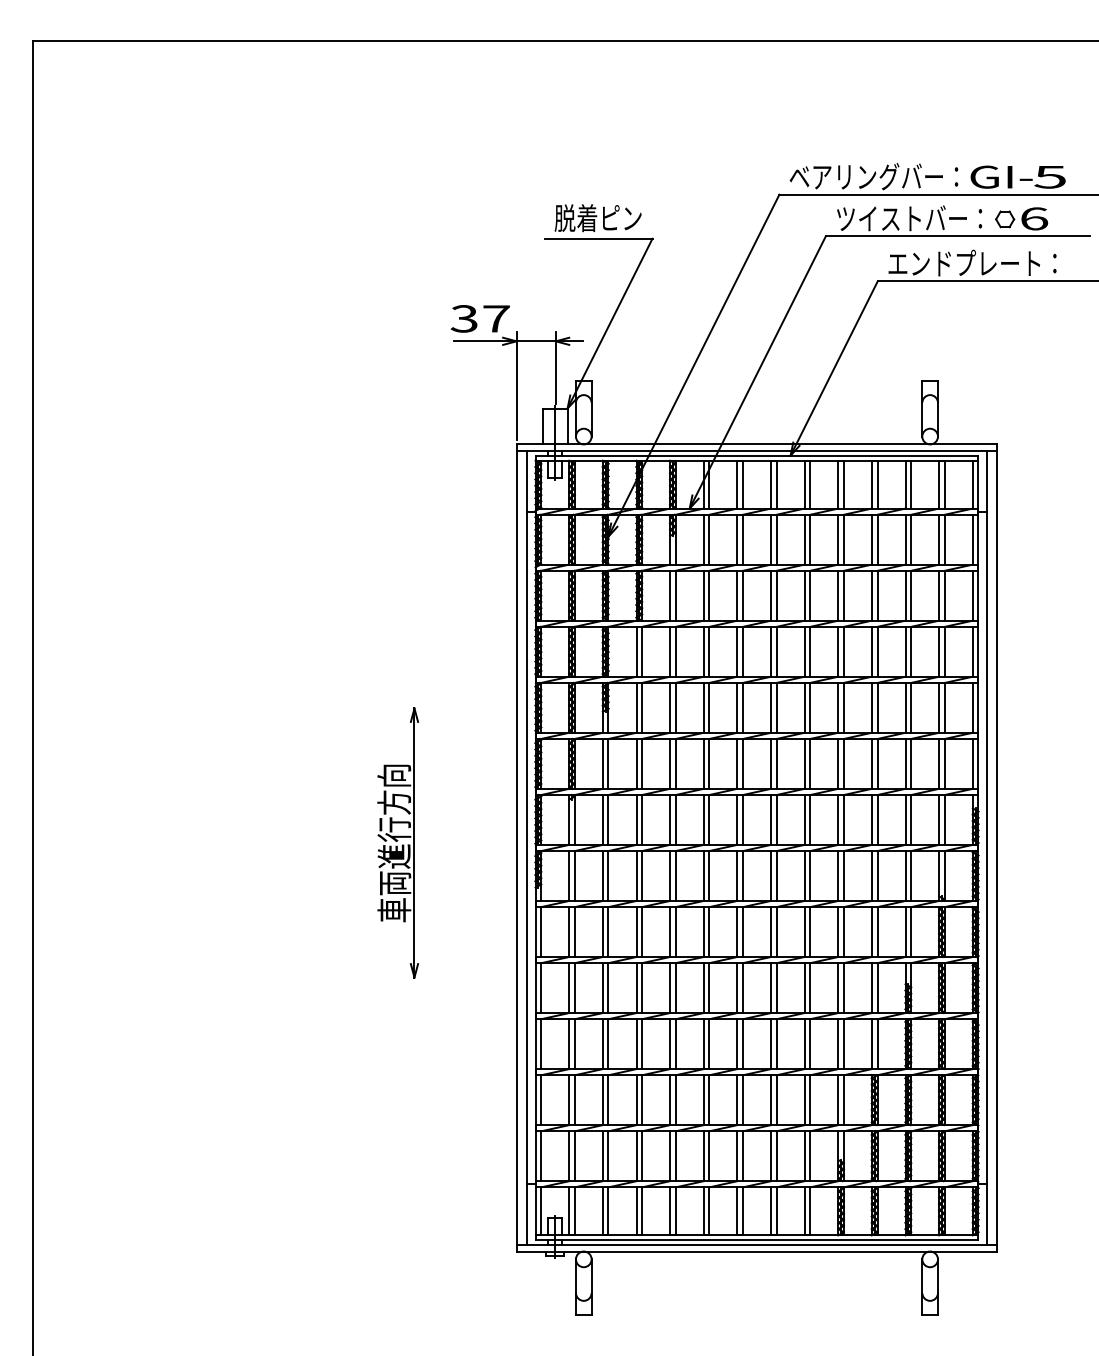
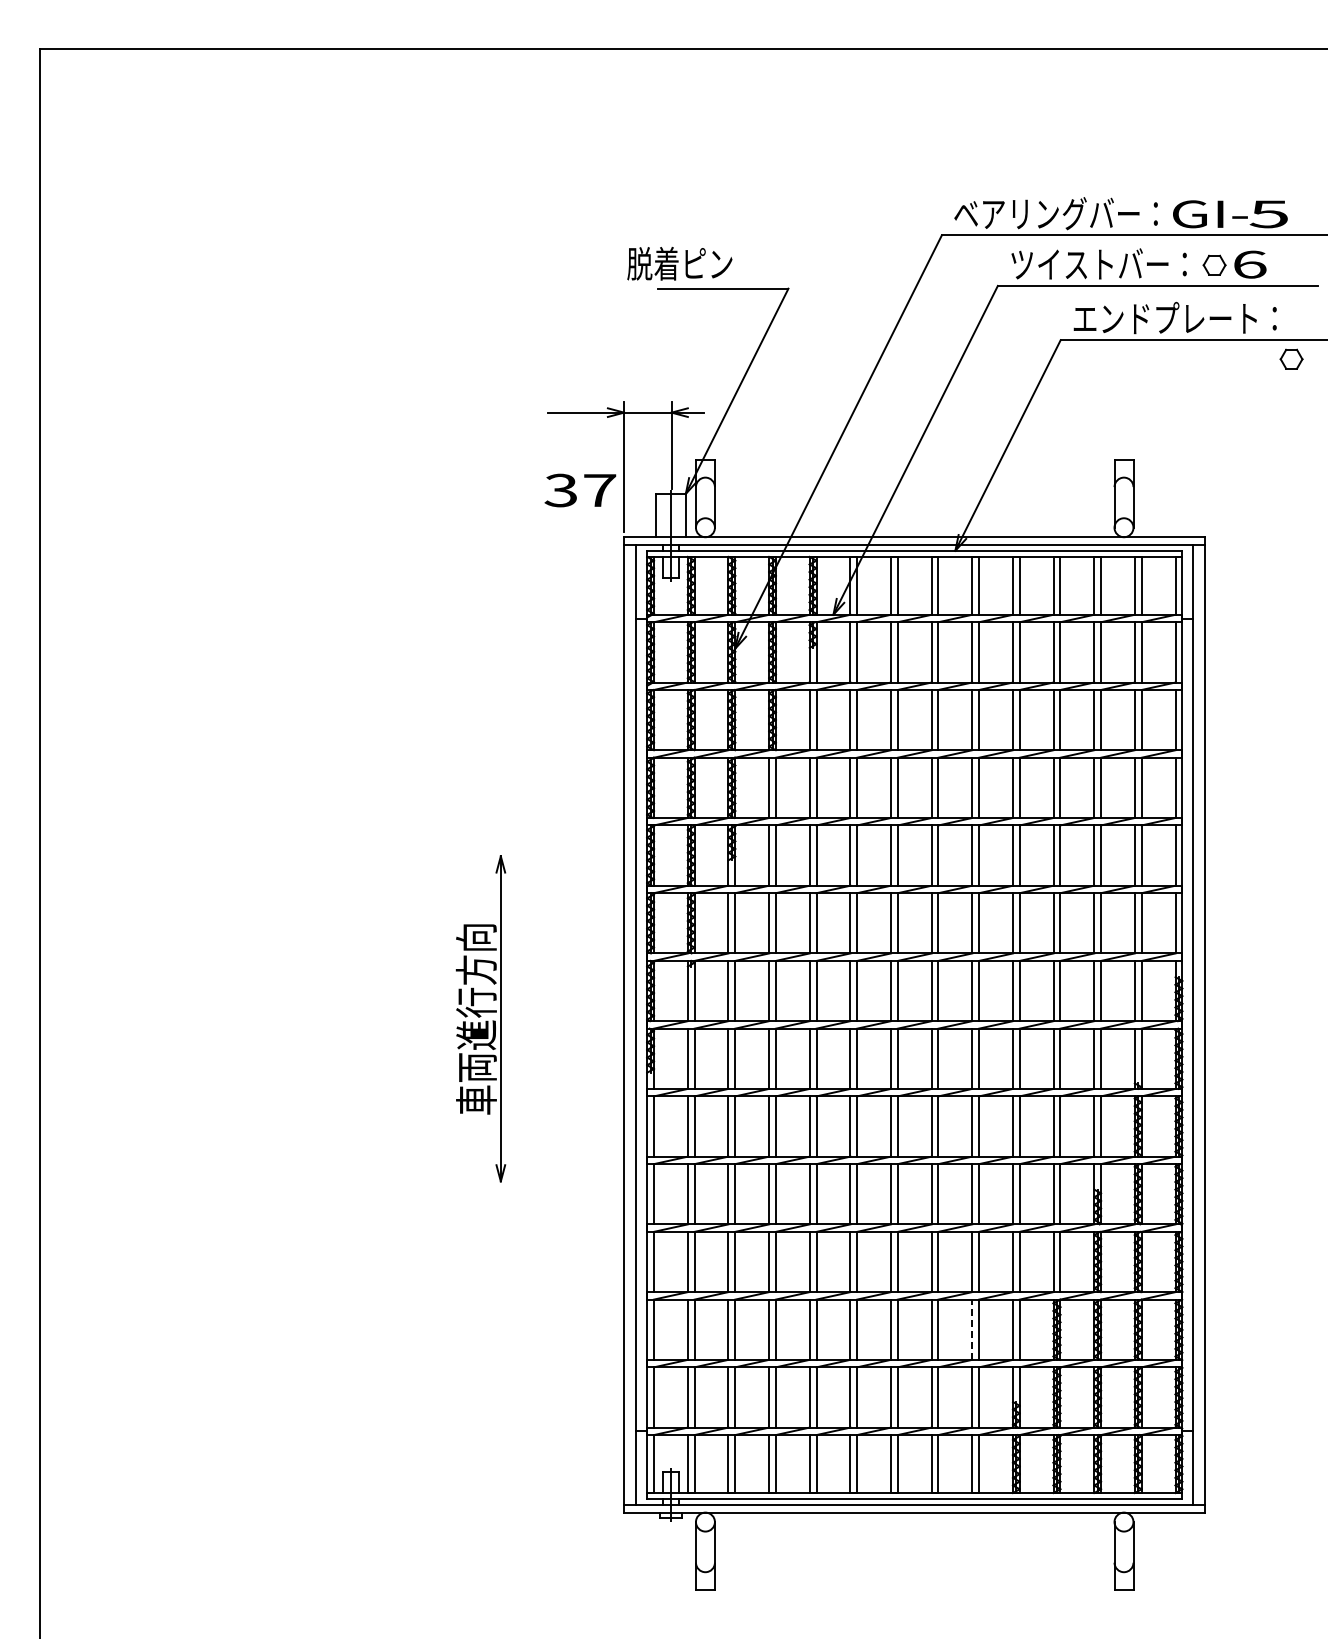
text: (597, 217) -> (679, 263), moved
part: (1068, 296) -> (1291, 358), added
text: (480, 318) -> (580, 490), moved
line: (804, 1100) -> (972, 1329), solid -> dashed

